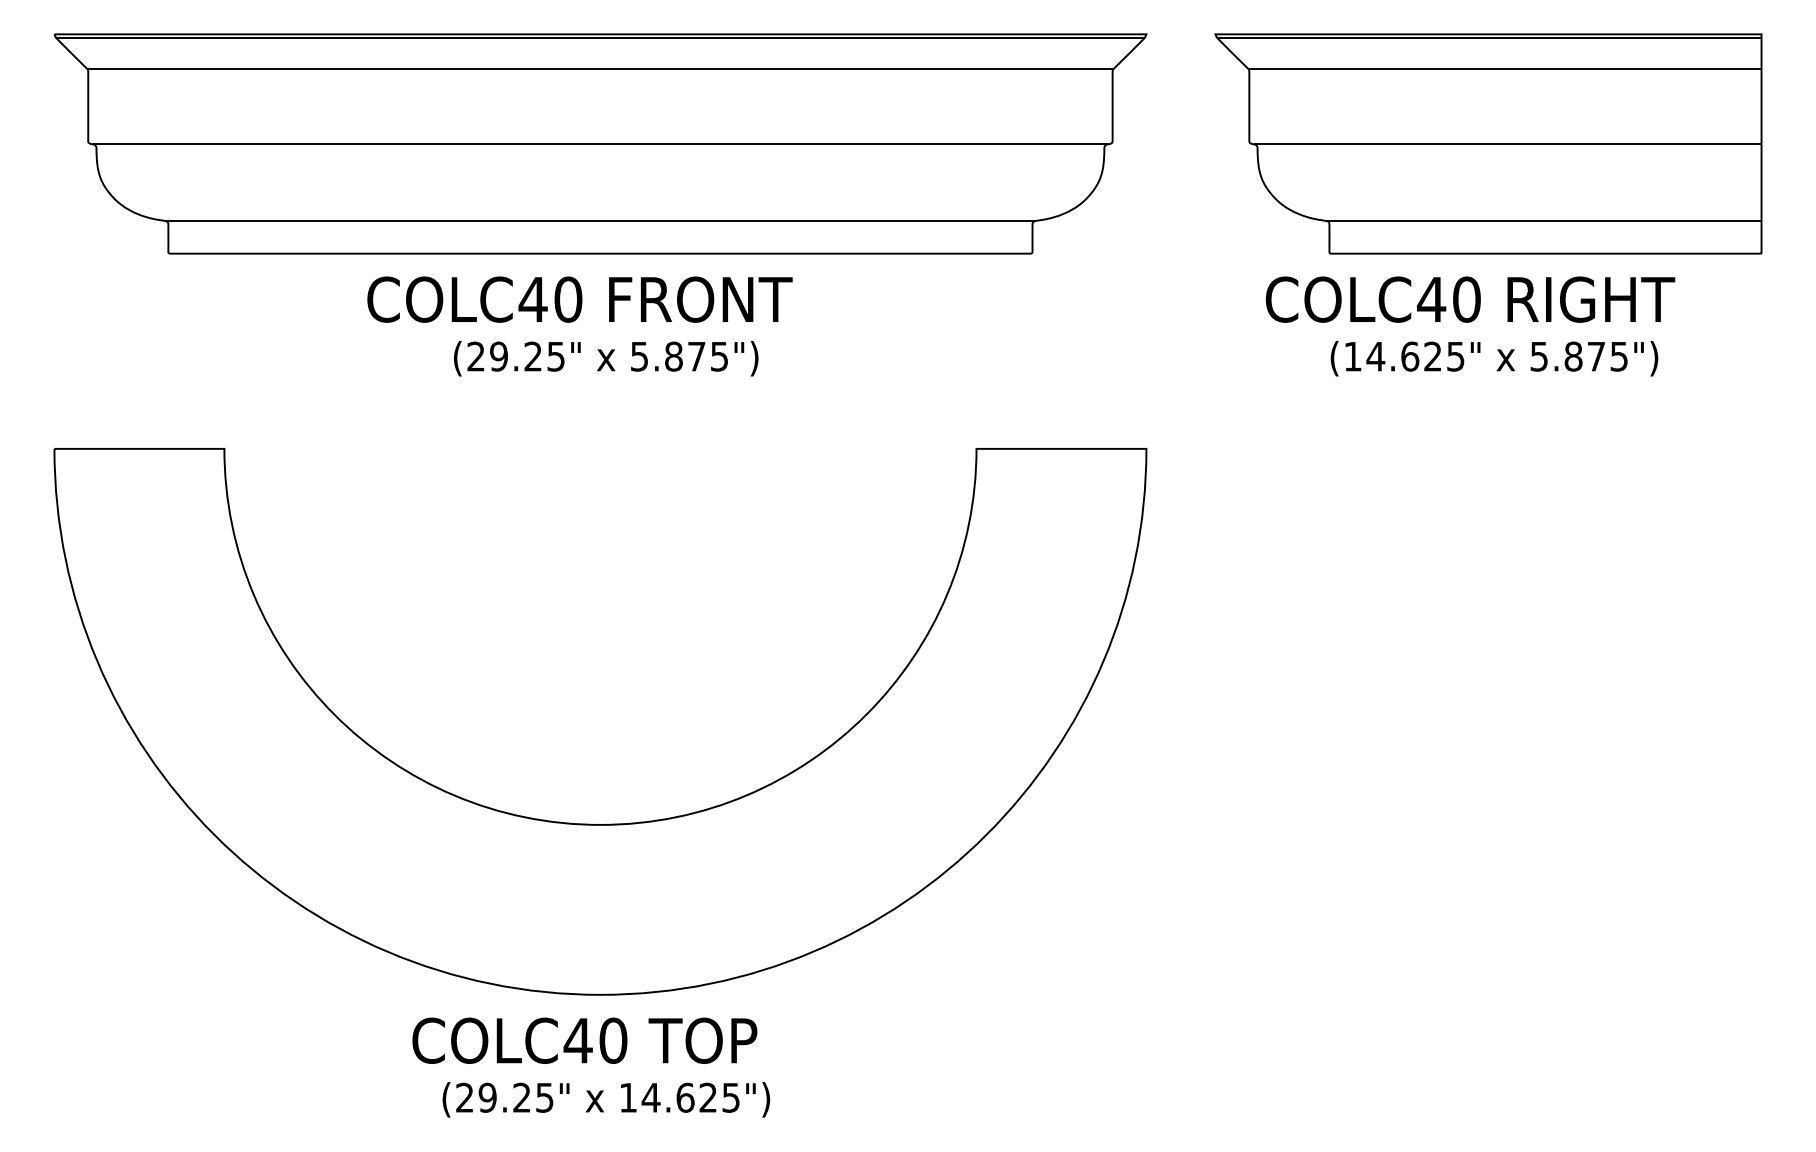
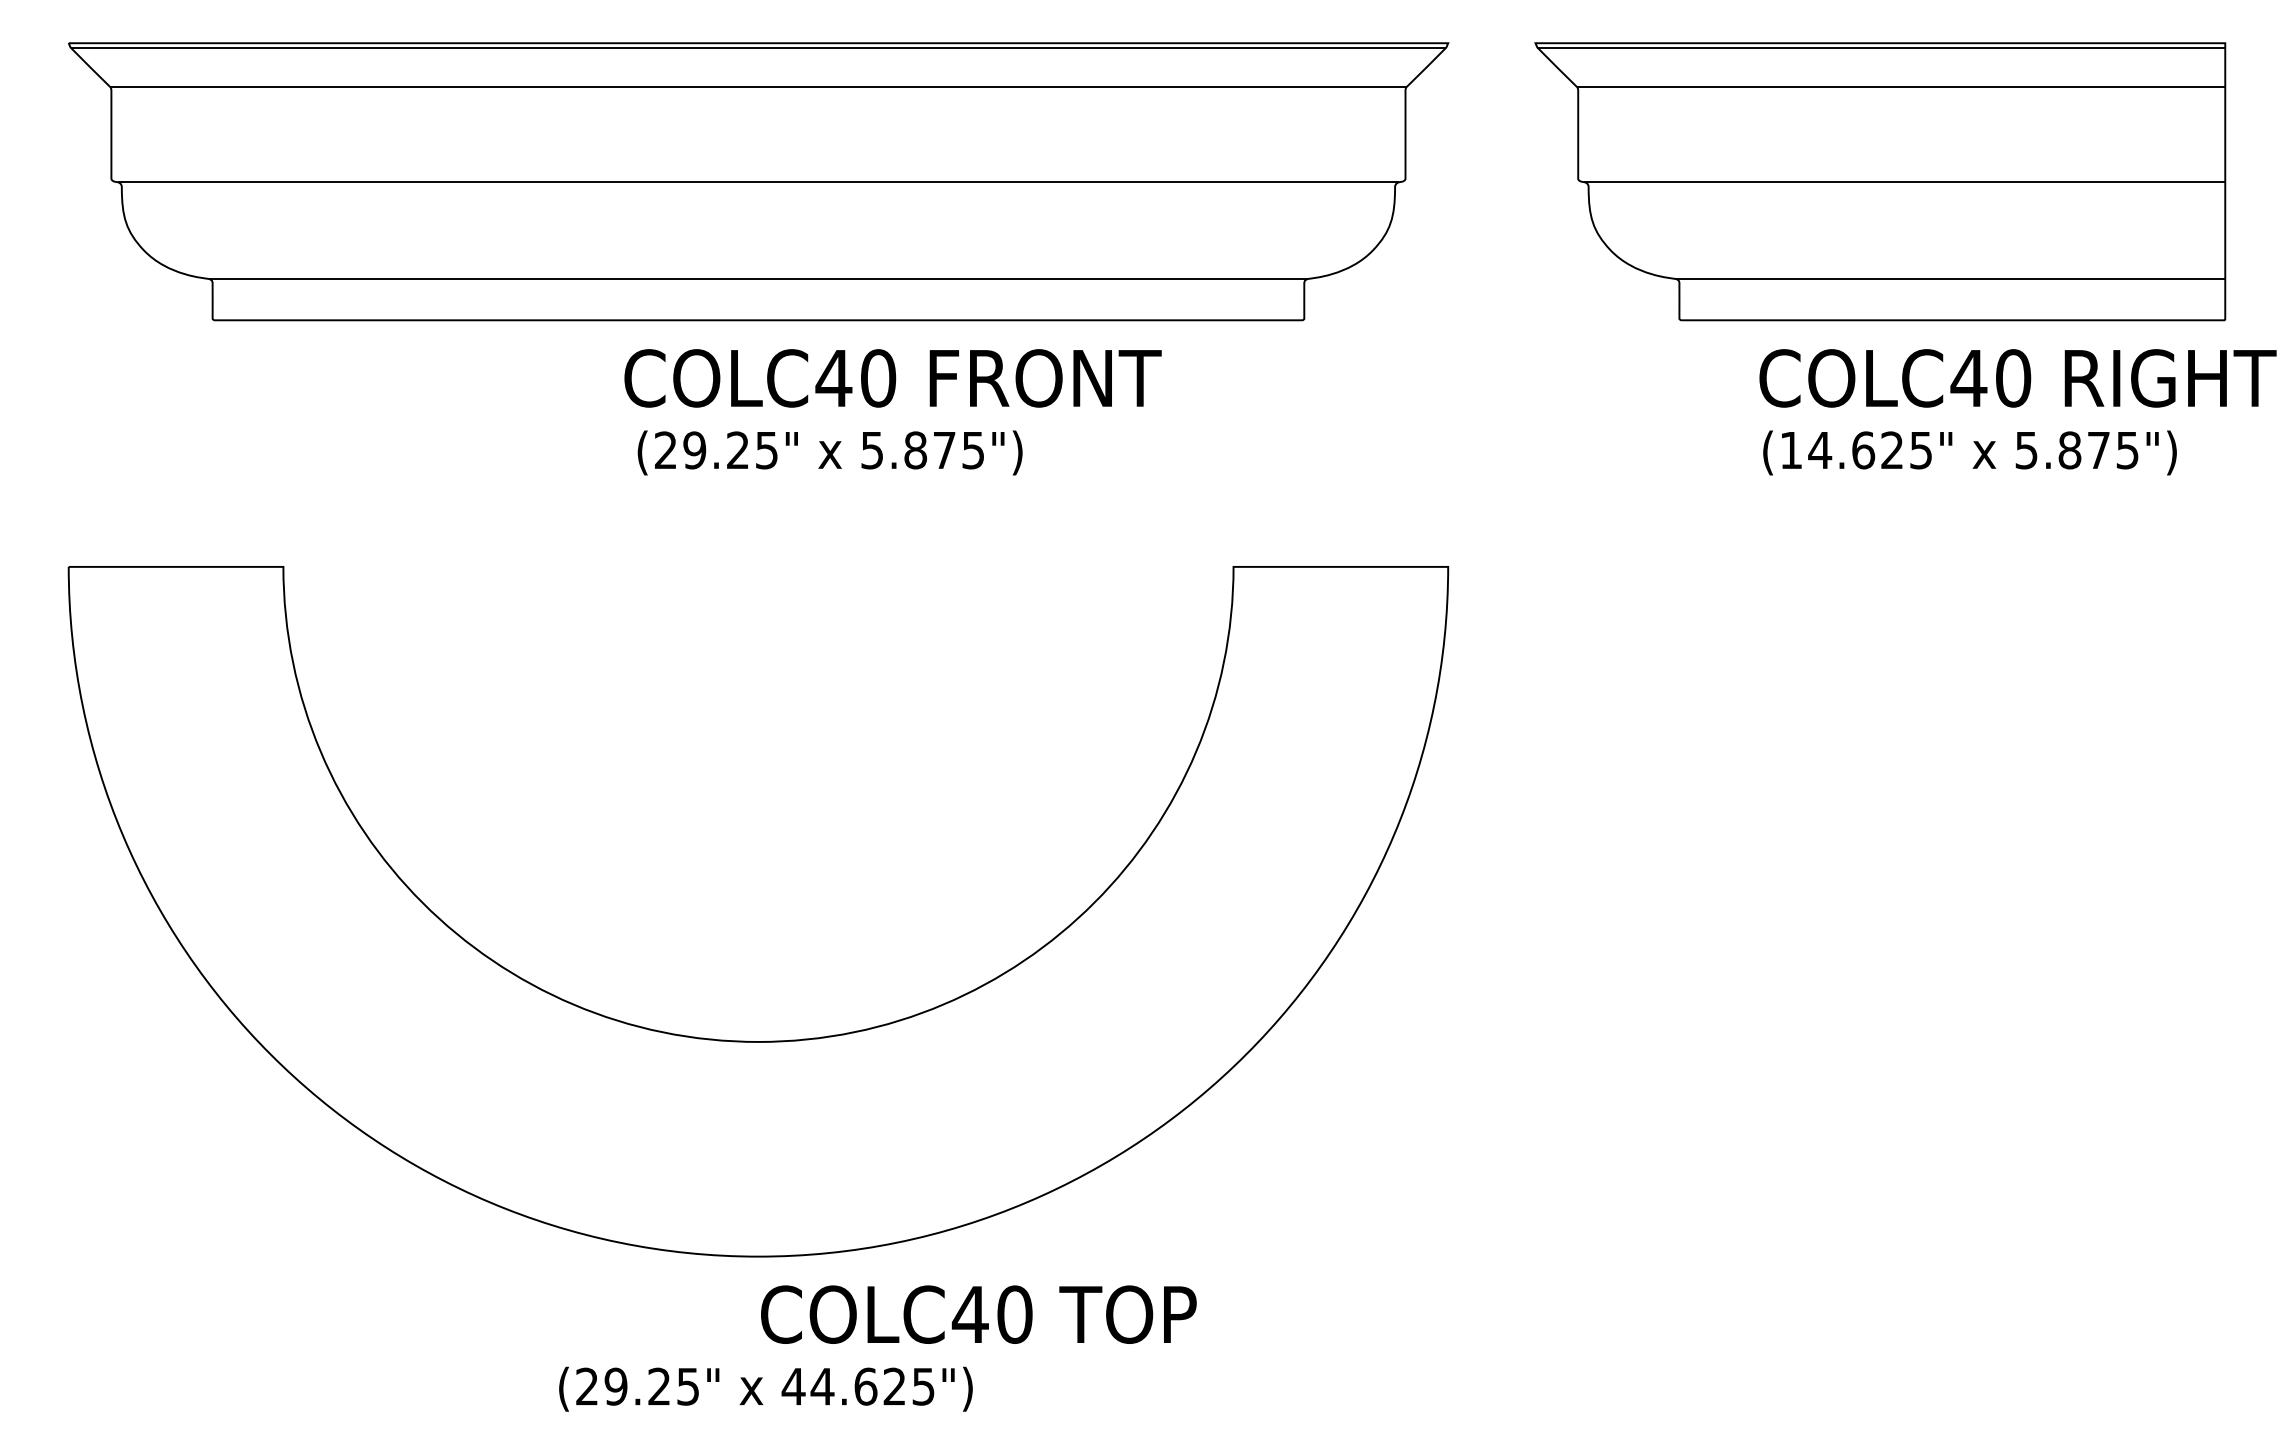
text: (579, 299) -> (892, 378), moved
text: (1470, 299) -> (2018, 378), moved
text: (606, 358) -> (830, 452), moved
text: (1494, 358) -> (1970, 452), moved
text: (584, 1040) -> (978, 1314), moved
text: (627, 1097) -> (792, 1386), 14.625") -> 44.625")

